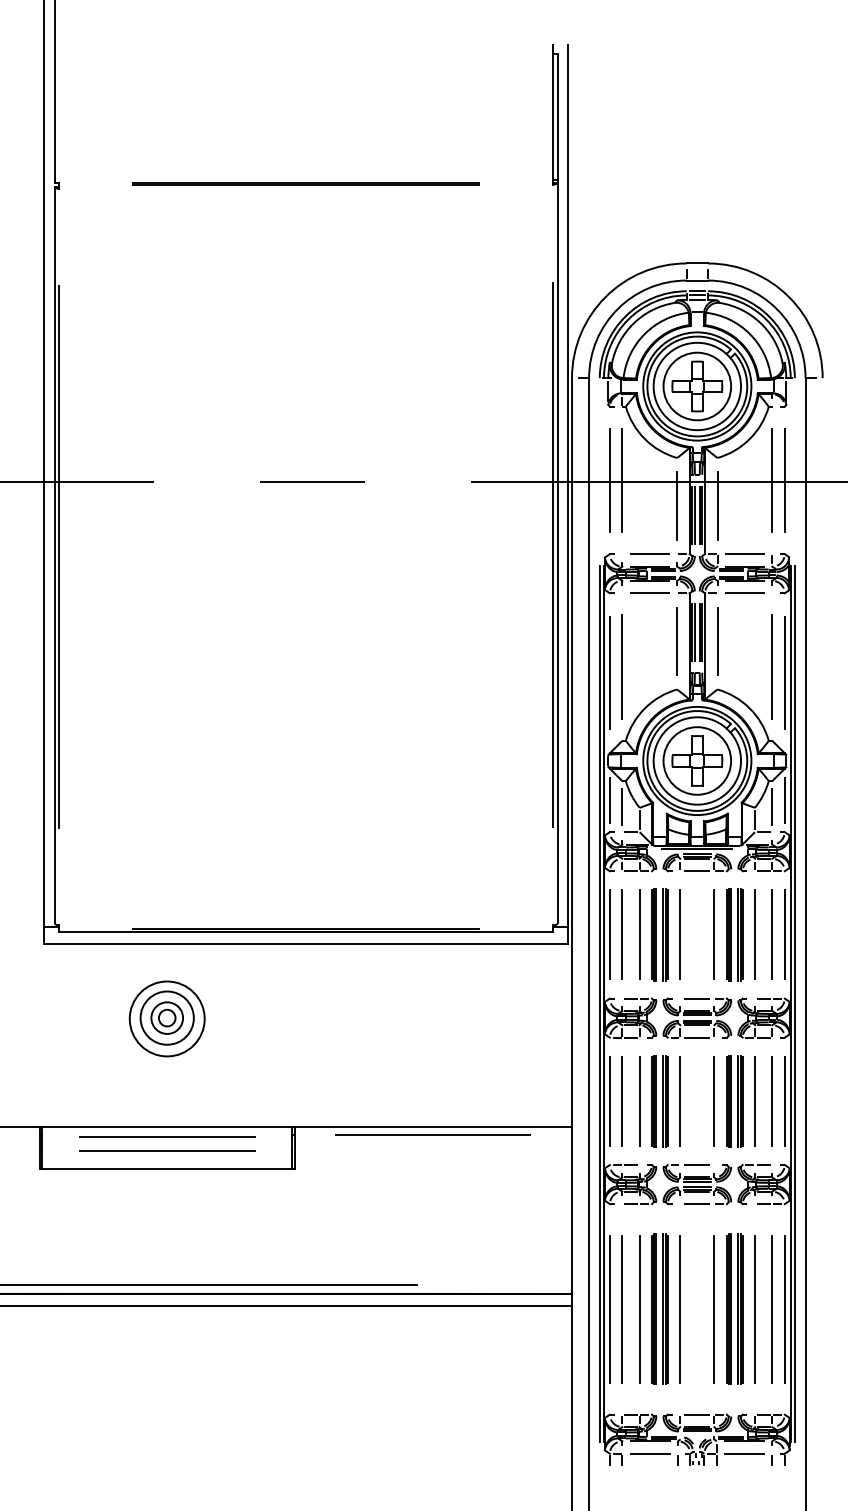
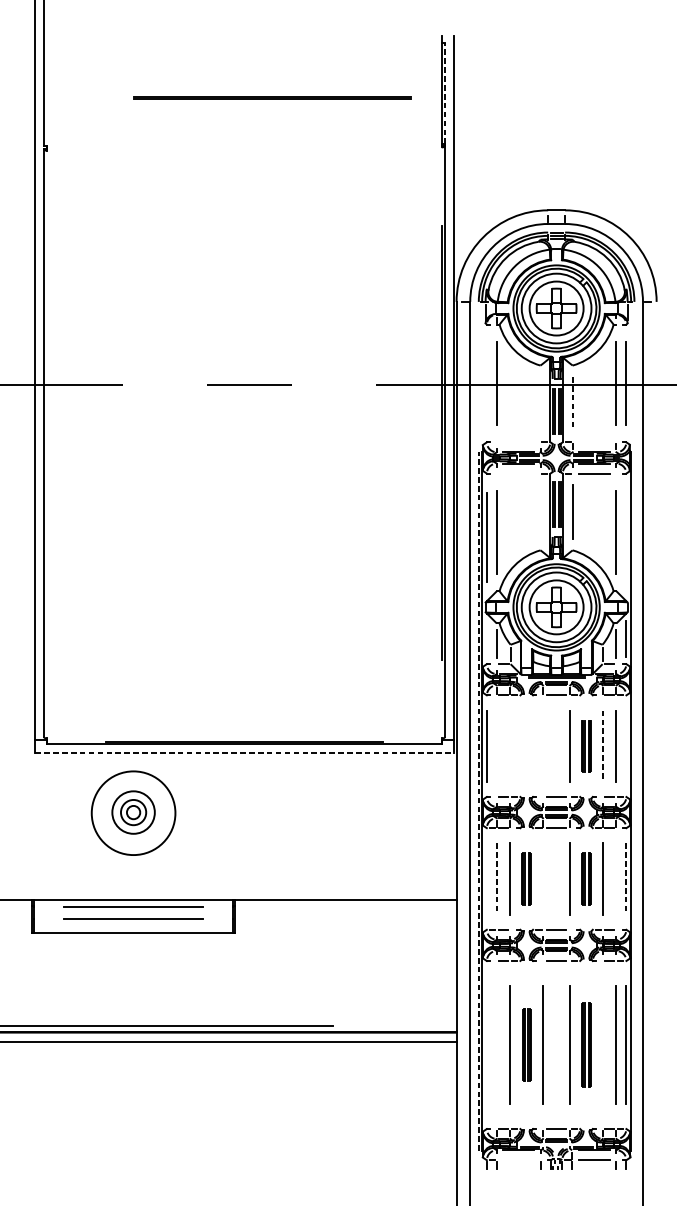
line: (557, 116) -> (445, 93), solid -> dashed
line: (305, 183) -> (271, 97), moved
line: (609, 480) -> (486, 383), removed
line: (677, 505) -> (540, 403), removed
line: (717, 506) -> (572, 404), solid -> dashed
line: (649, 554) -> (518, 442), removed
line: (744, 554) -> (594, 442), removed
line: (59, 556) -> (47, 444), removed
line: (649, 593) -> (518, 473), removed
line: (676, 641) -> (539, 512), removed
line: (784, 673) -> (626, 537), removed
line: (609, 800) -> (486, 638), removed
line: (621, 934) -> (496, 745), removed
line: (639, 934) -> (510, 745), removed
part: (659, 934) -> (526, 745), removed
line: (680, 934) -> (543, 745), removed
part: (734, 934) -> (586, 745), size x0.7
line: (755, 934) -> (603, 745), solid -> dashed
line: (784, 934) -> (626, 745), removed
line: (306, 943) -> (244, 753), solid -> dashed
line: (599, 1003) -> (478, 800), solid -> dashed
line: (794, 1003) -> (634, 800), removed
circle: (166, 1018) -> (133, 812), size x1.4
line: (609, 1100) -> (486, 878), removed
line: (680, 1100) -> (543, 878), removed
line: (622, 1101) -> (496, 879), solid -> dashed
part: (659, 1101) -> (526, 879), size x0.7
part: (734, 1101) -> (586, 879), size x0.7
line: (771, 1101) -> (615, 879), removed
line: (784, 1101) -> (626, 879), solid -> dashed
line: (433, 1135) -> (346, 906), removed
part: (659, 1308) -> (526, 1044), size x0.6
part: (734, 1308) -> (586, 1044), size x0.7
line: (609, 1309) -> (486, 1045), removed
line: (622, 1309) -> (496, 1045), removed
line: (754, 1309) -> (602, 1045), removed
line: (649, 1453) -> (518, 1160), removed

